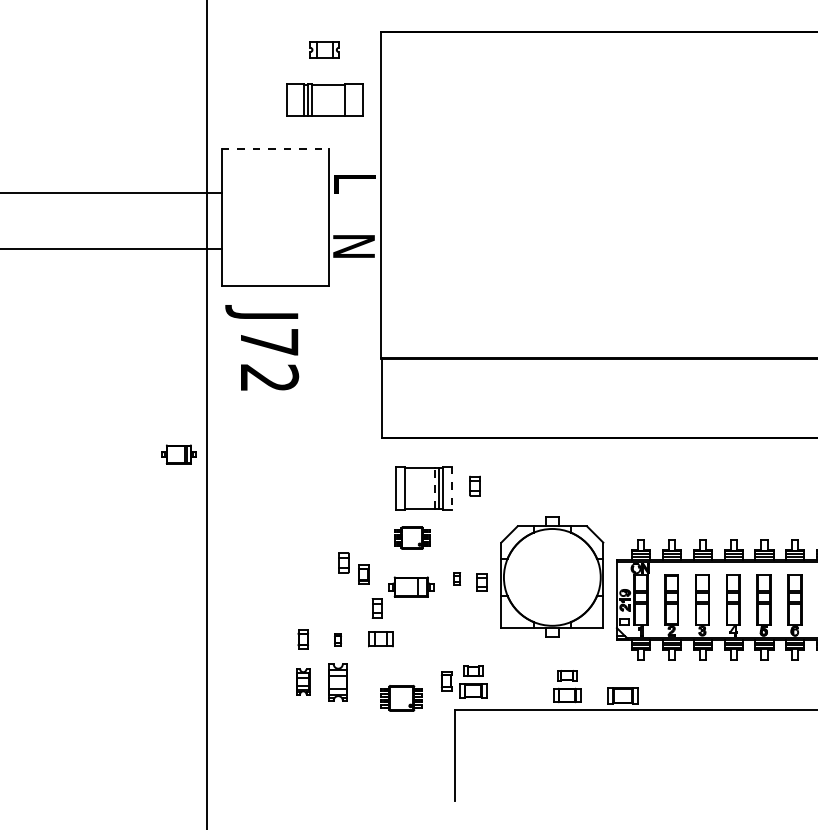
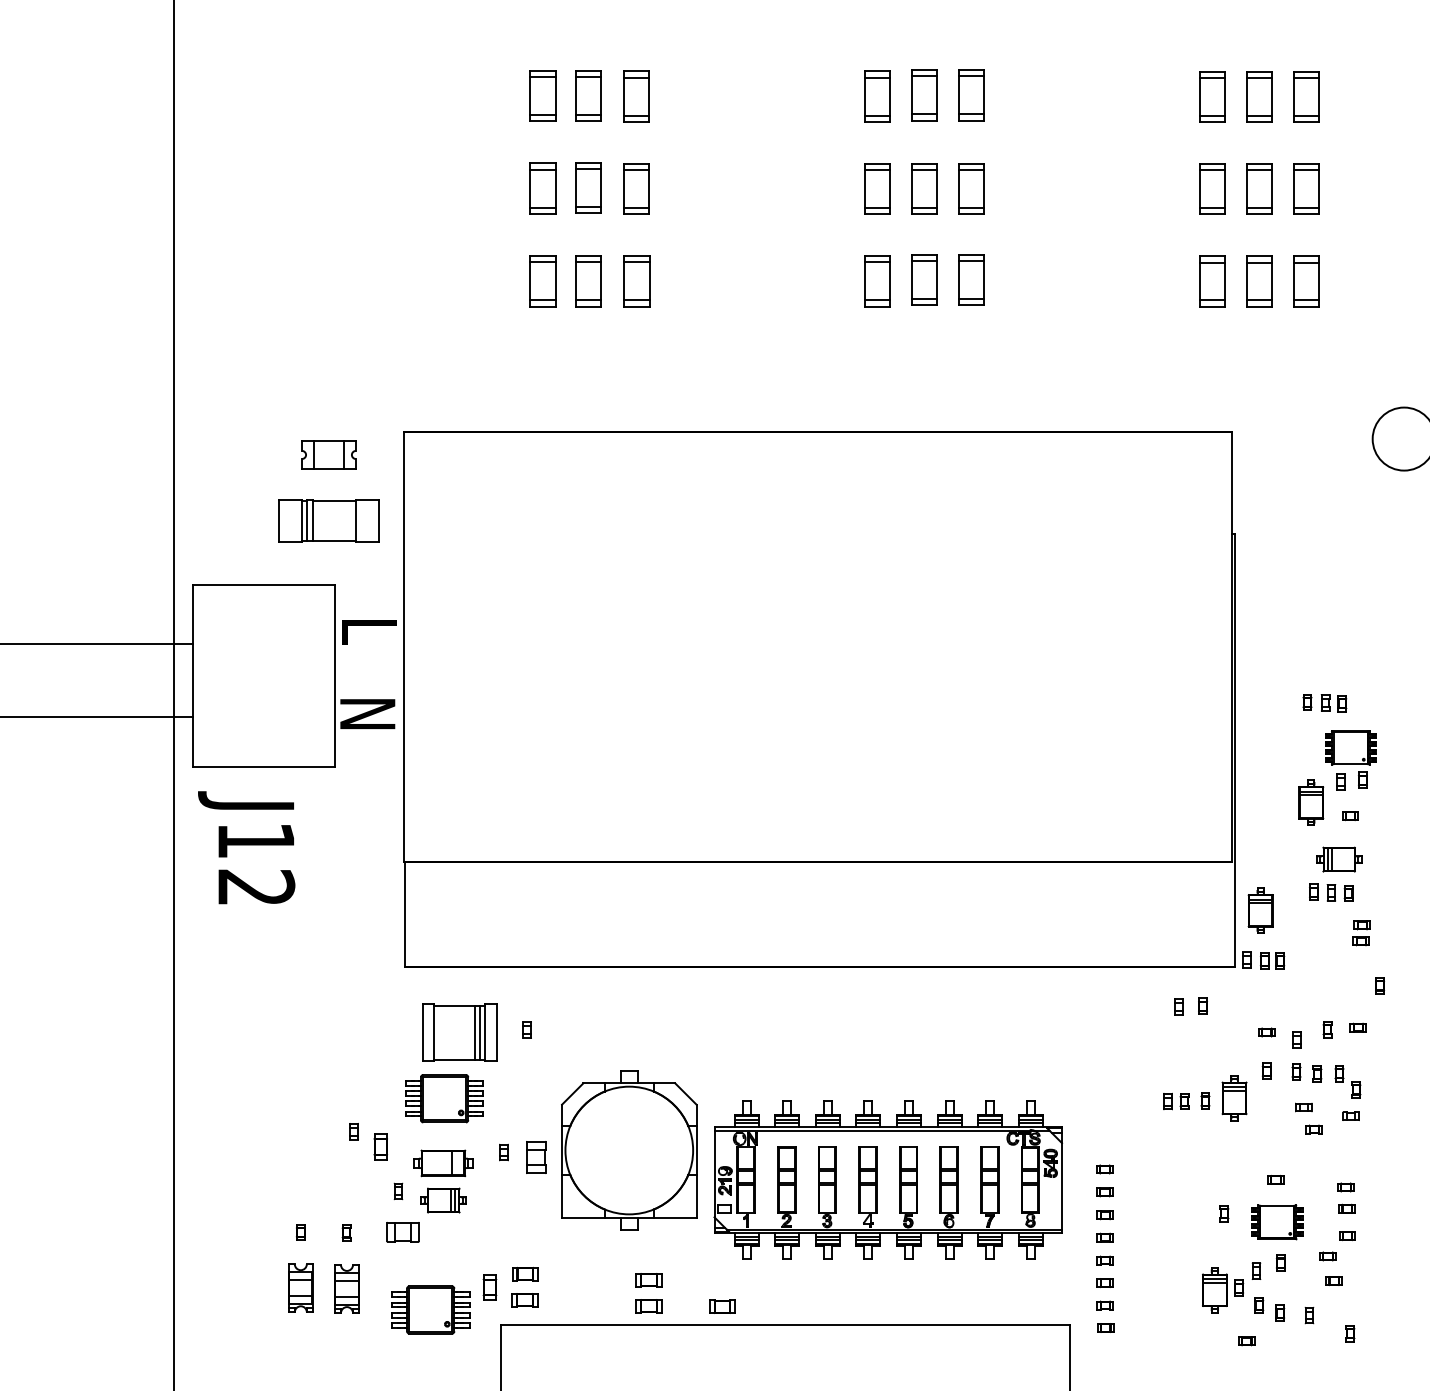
part: (324, 49) -> (328, 454), size x1.43
line: (275, 148) -> (264, 585), dashed -> solid
text: (269, 342) -> (256, 840), J72 -> J12
part: (178, 454) -> (443, 1200), moved
part: (474, 485) -> (526, 1029), size x0.62
line: (434, 487) -> (474, 1032), dashed -> solid
line: (451, 488) -> (496, 1033), dashed -> solid
part: (412, 537) -> (444, 1098), size x1.67
part: (343, 562) -> (353, 1131), size x0.62
part: (481, 582) -> (536, 1157), size x1.43
part: (377, 608) -> (398, 1191), size x0.62
part: (303, 639) -> (300, 1232), size x0.62
part: (303, 681) -> (300, 1287), size x1.43
part: (472, 691) -> (524, 1300), size x0.71
part: (566, 695) -> (648, 1306), size x0.71
part: (623, 695) -> (722, 1306), size x0.62
part: (401, 697) -> (430, 1309), size x1.43

